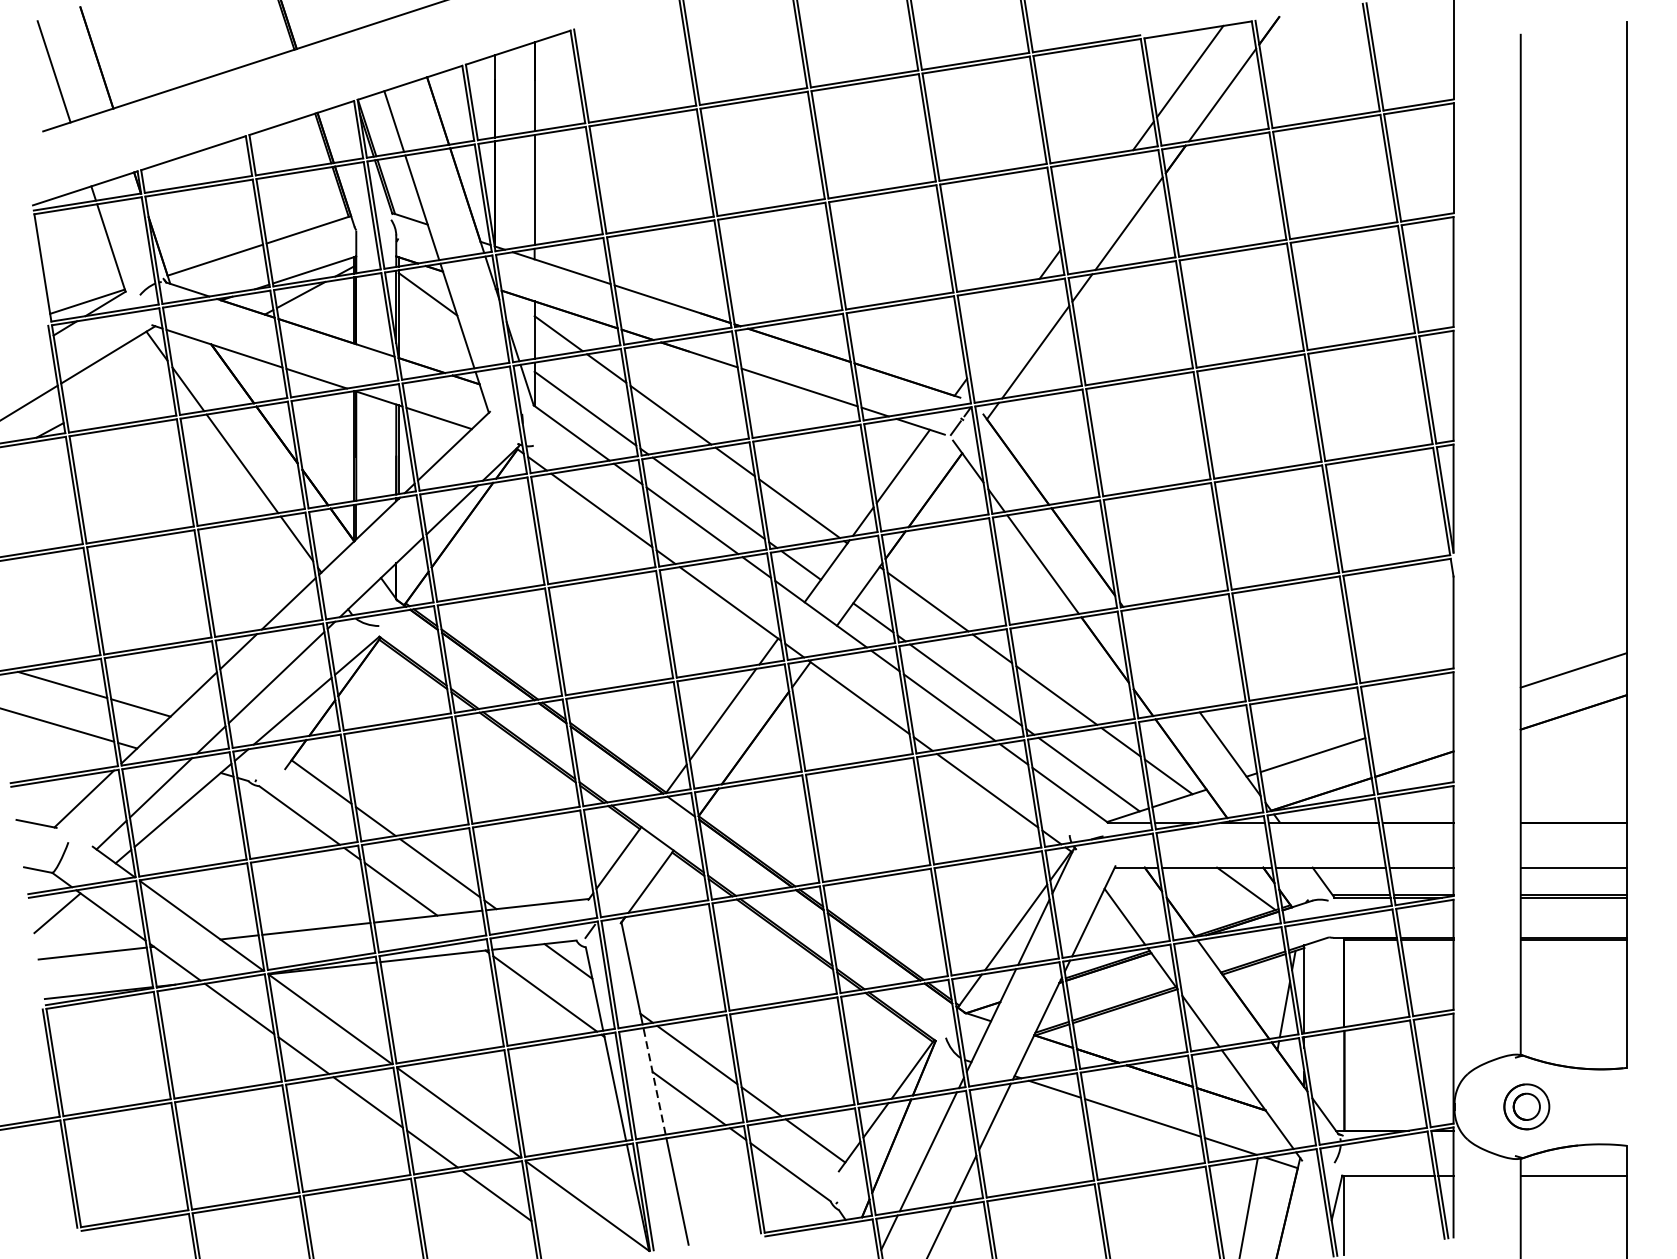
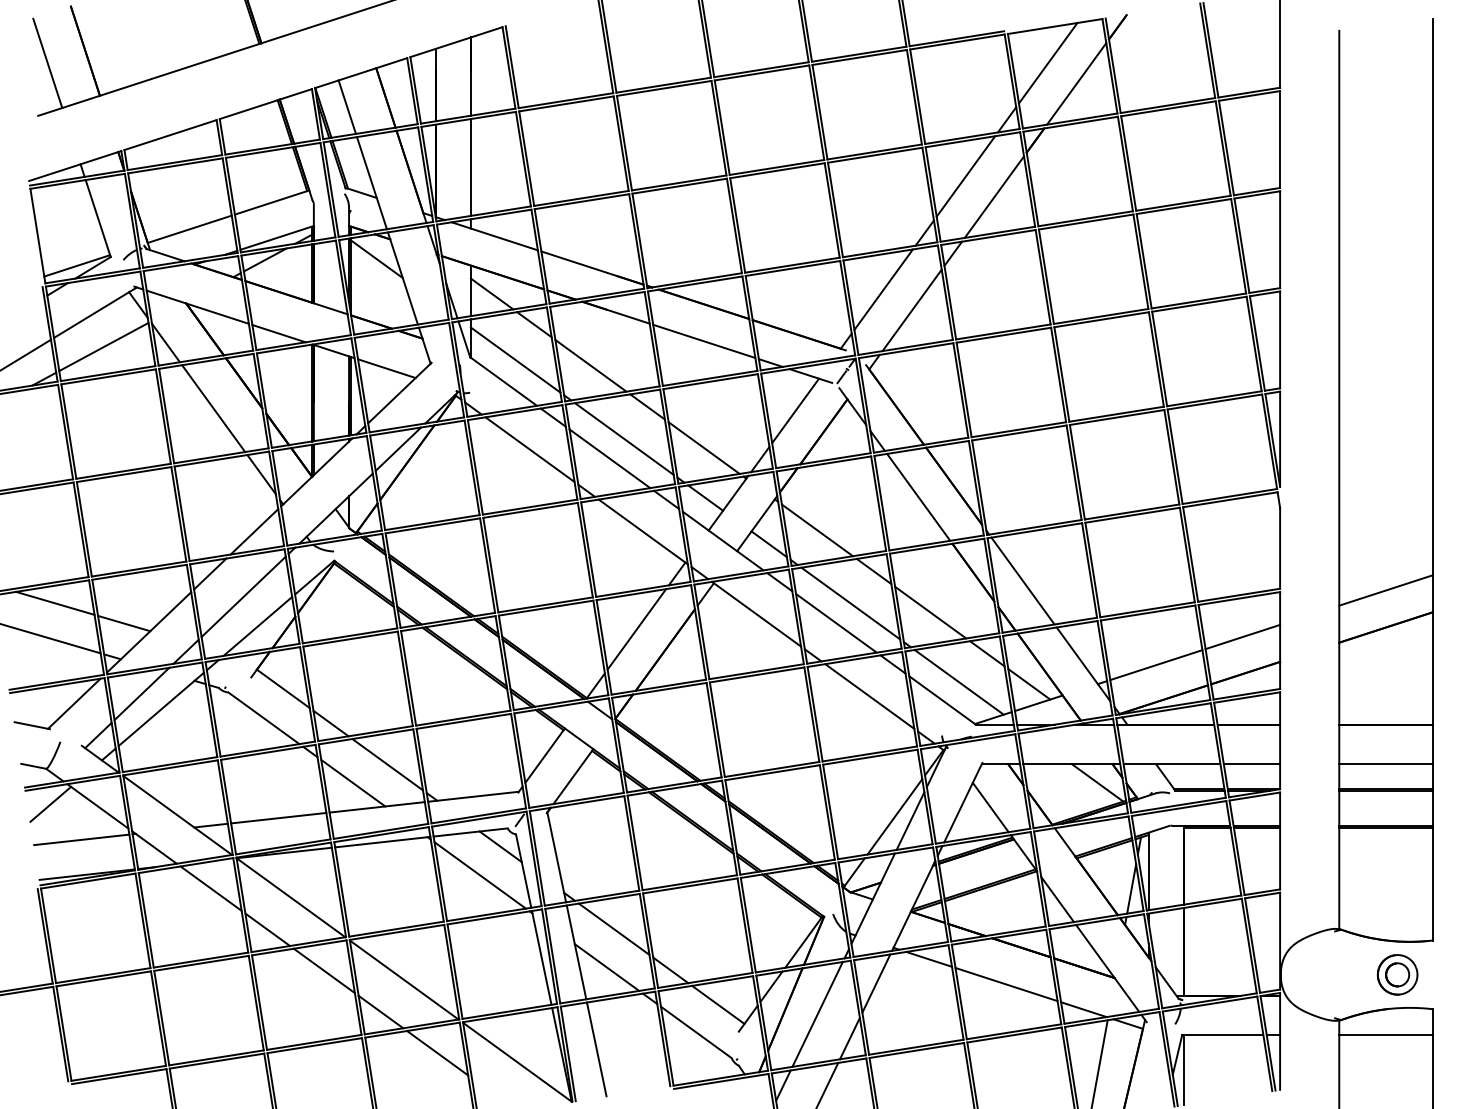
line: (1096, 200) -> (965, 176), added
line: (1003, 328) -> (883, 289), added
line: (117, 393) -> (103, 346), added
line: (1161, 659) -> (1022, 580), added
line: (1410, 722) -> (1242, 636), added
line: (654, 1081) -> (576, 952), dashed -> solid
part: (1526, 1106) -> (1397, 974), moved

